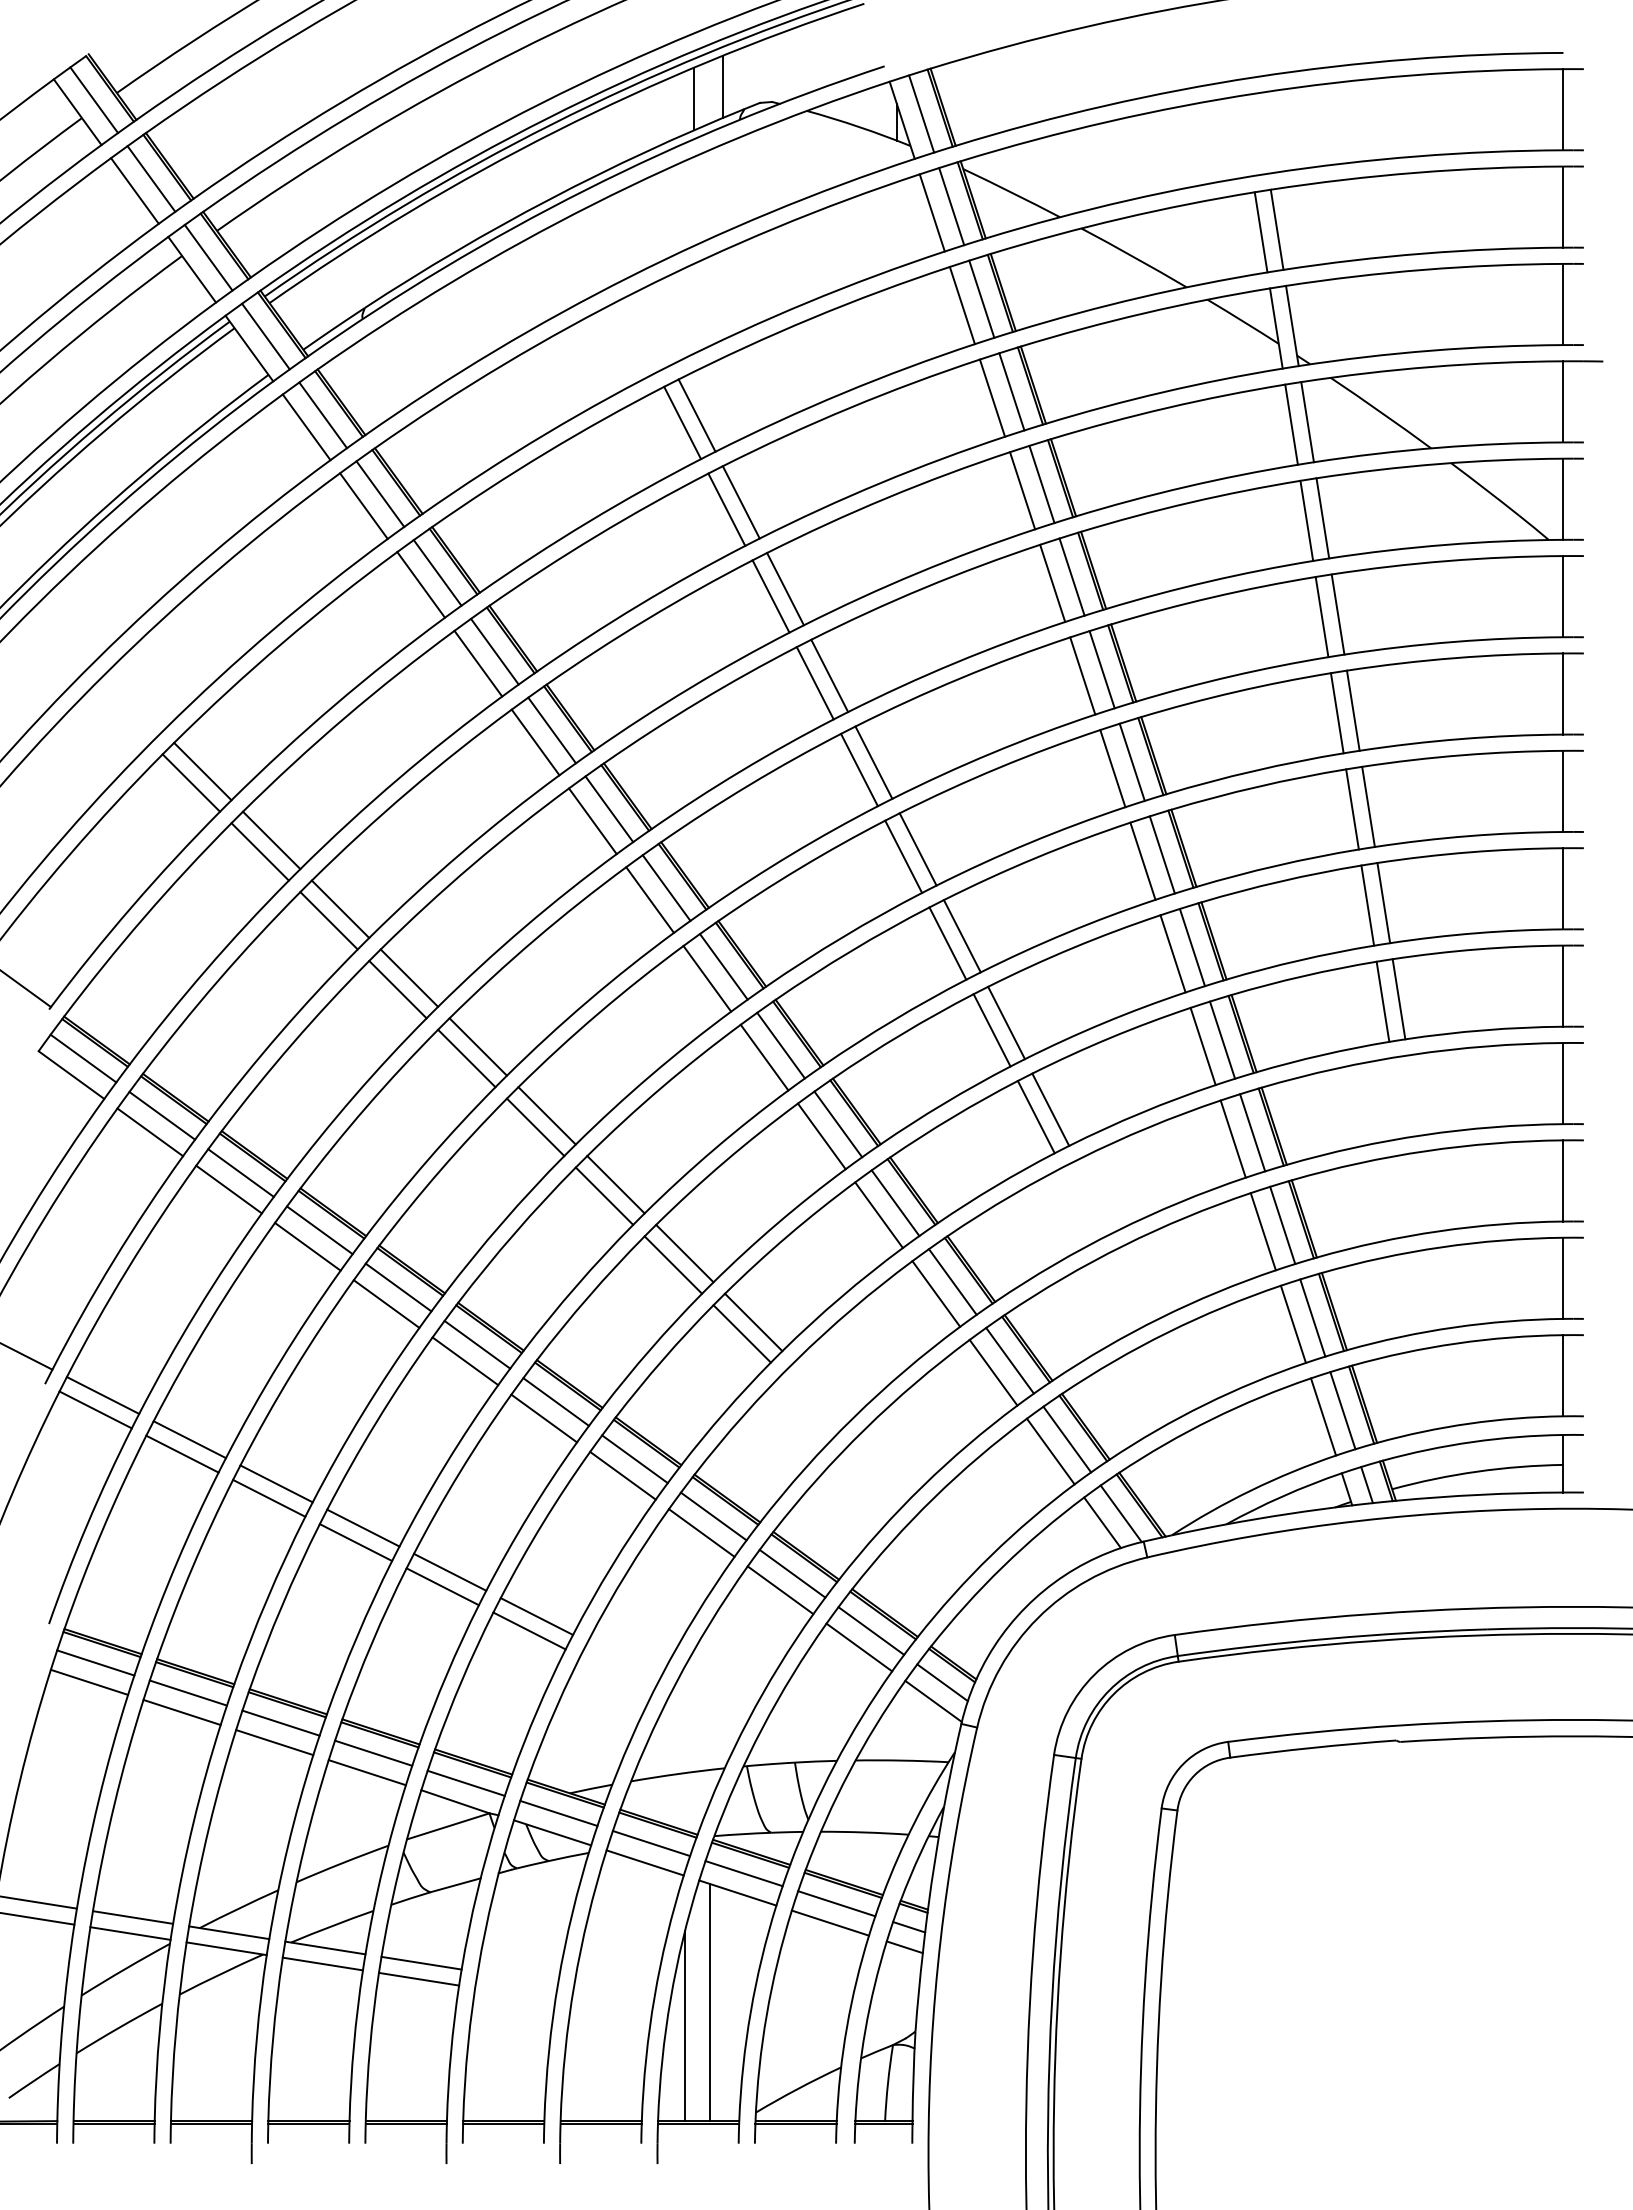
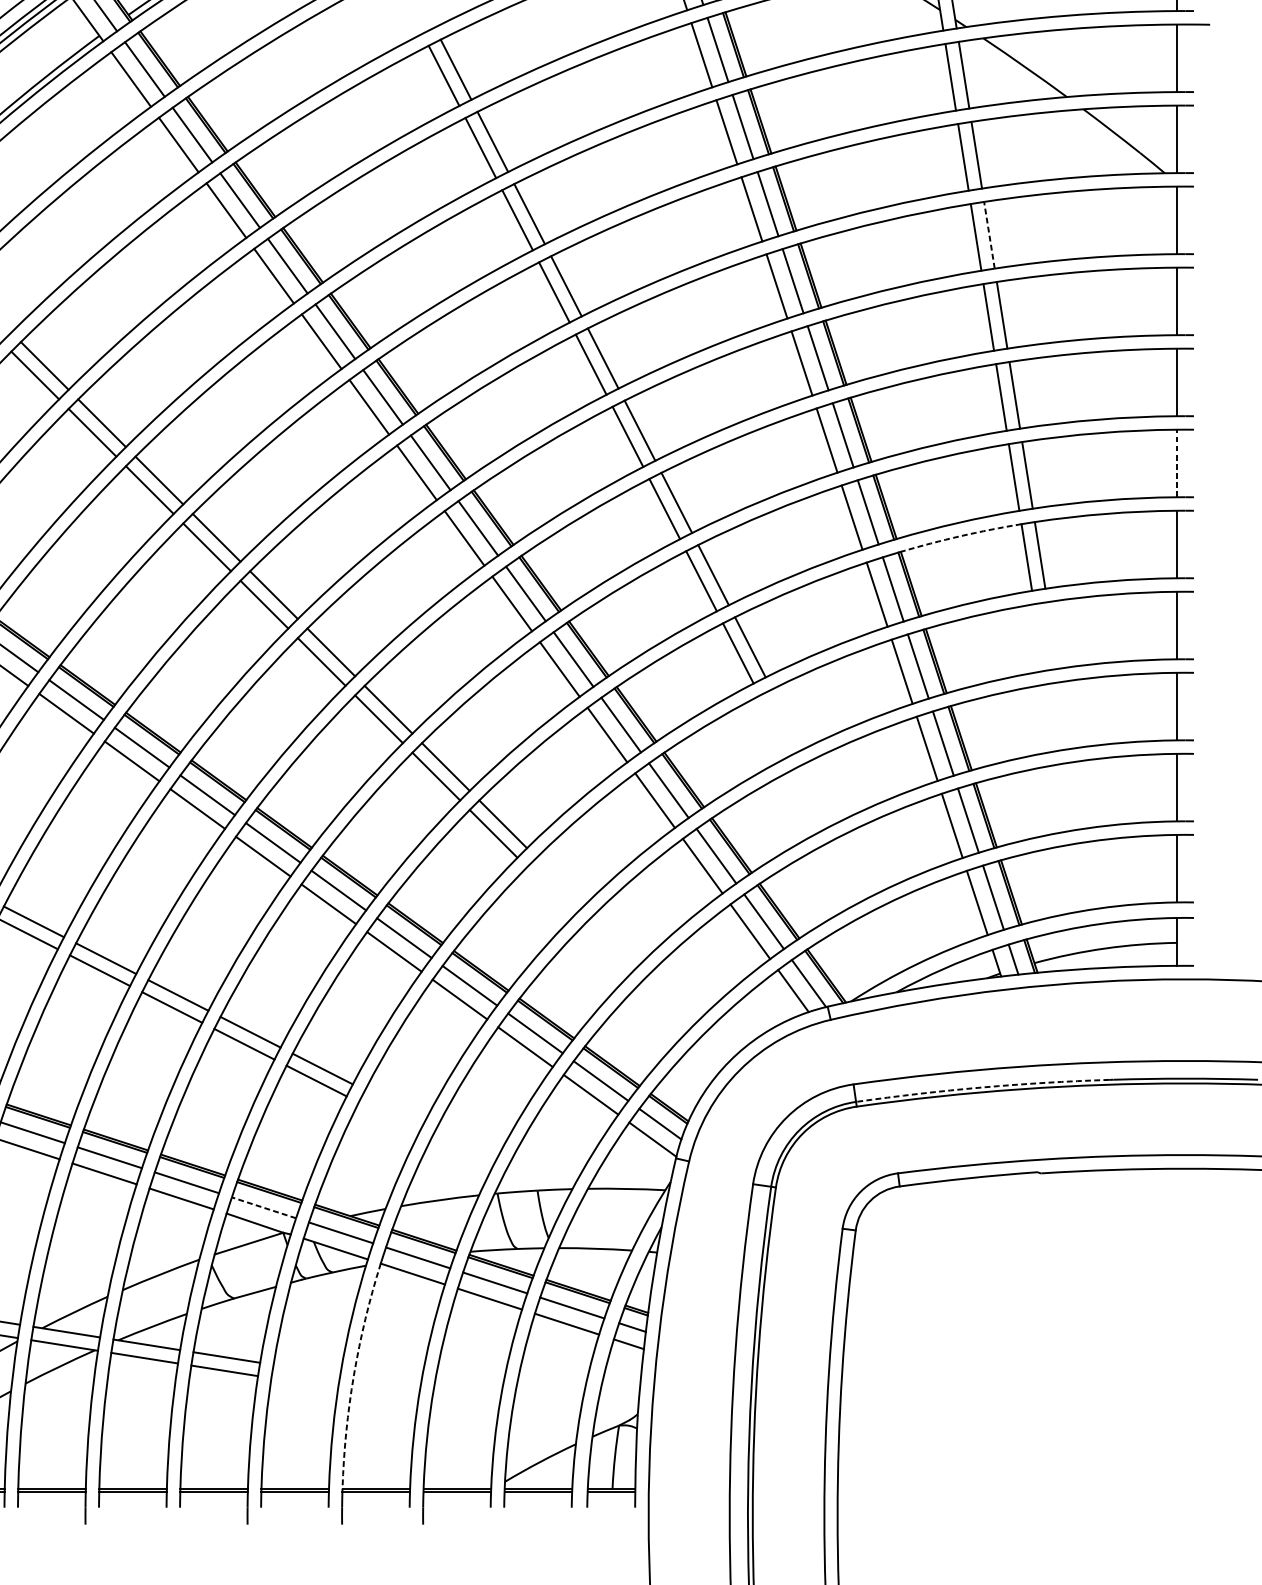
line: (1338, 614) -> (989, 235), solid -> dashed
line: (1563, 888) -> (1177, 463), solid -> dashed
arc: (1303, 976) -> (960, 536), solid -> dashed
arc: (1329, 1638) -> (982, 1087), solid -> dashed
line: (466, 1783) -> (264, 1207), solid -> dashed
arc: (574, 1984) -> (354, 1375), solid -> dashed
line: (710, 2002) -> (467, 1390), removed
line: (685, 2025) -> (446, 1409), removed

